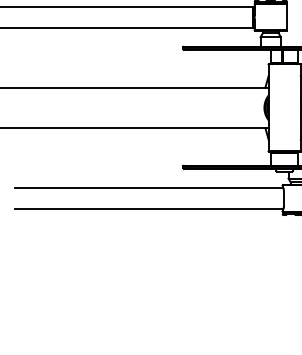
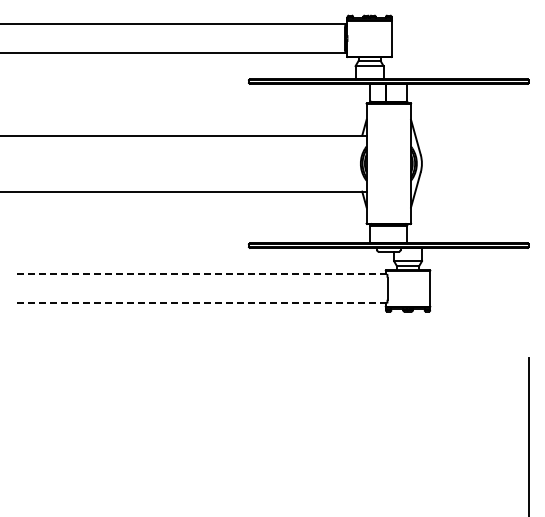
line: (148, 188) -> (201, 274), solid -> dashed
line: (148, 209) -> (201, 303), solid -> dashed

